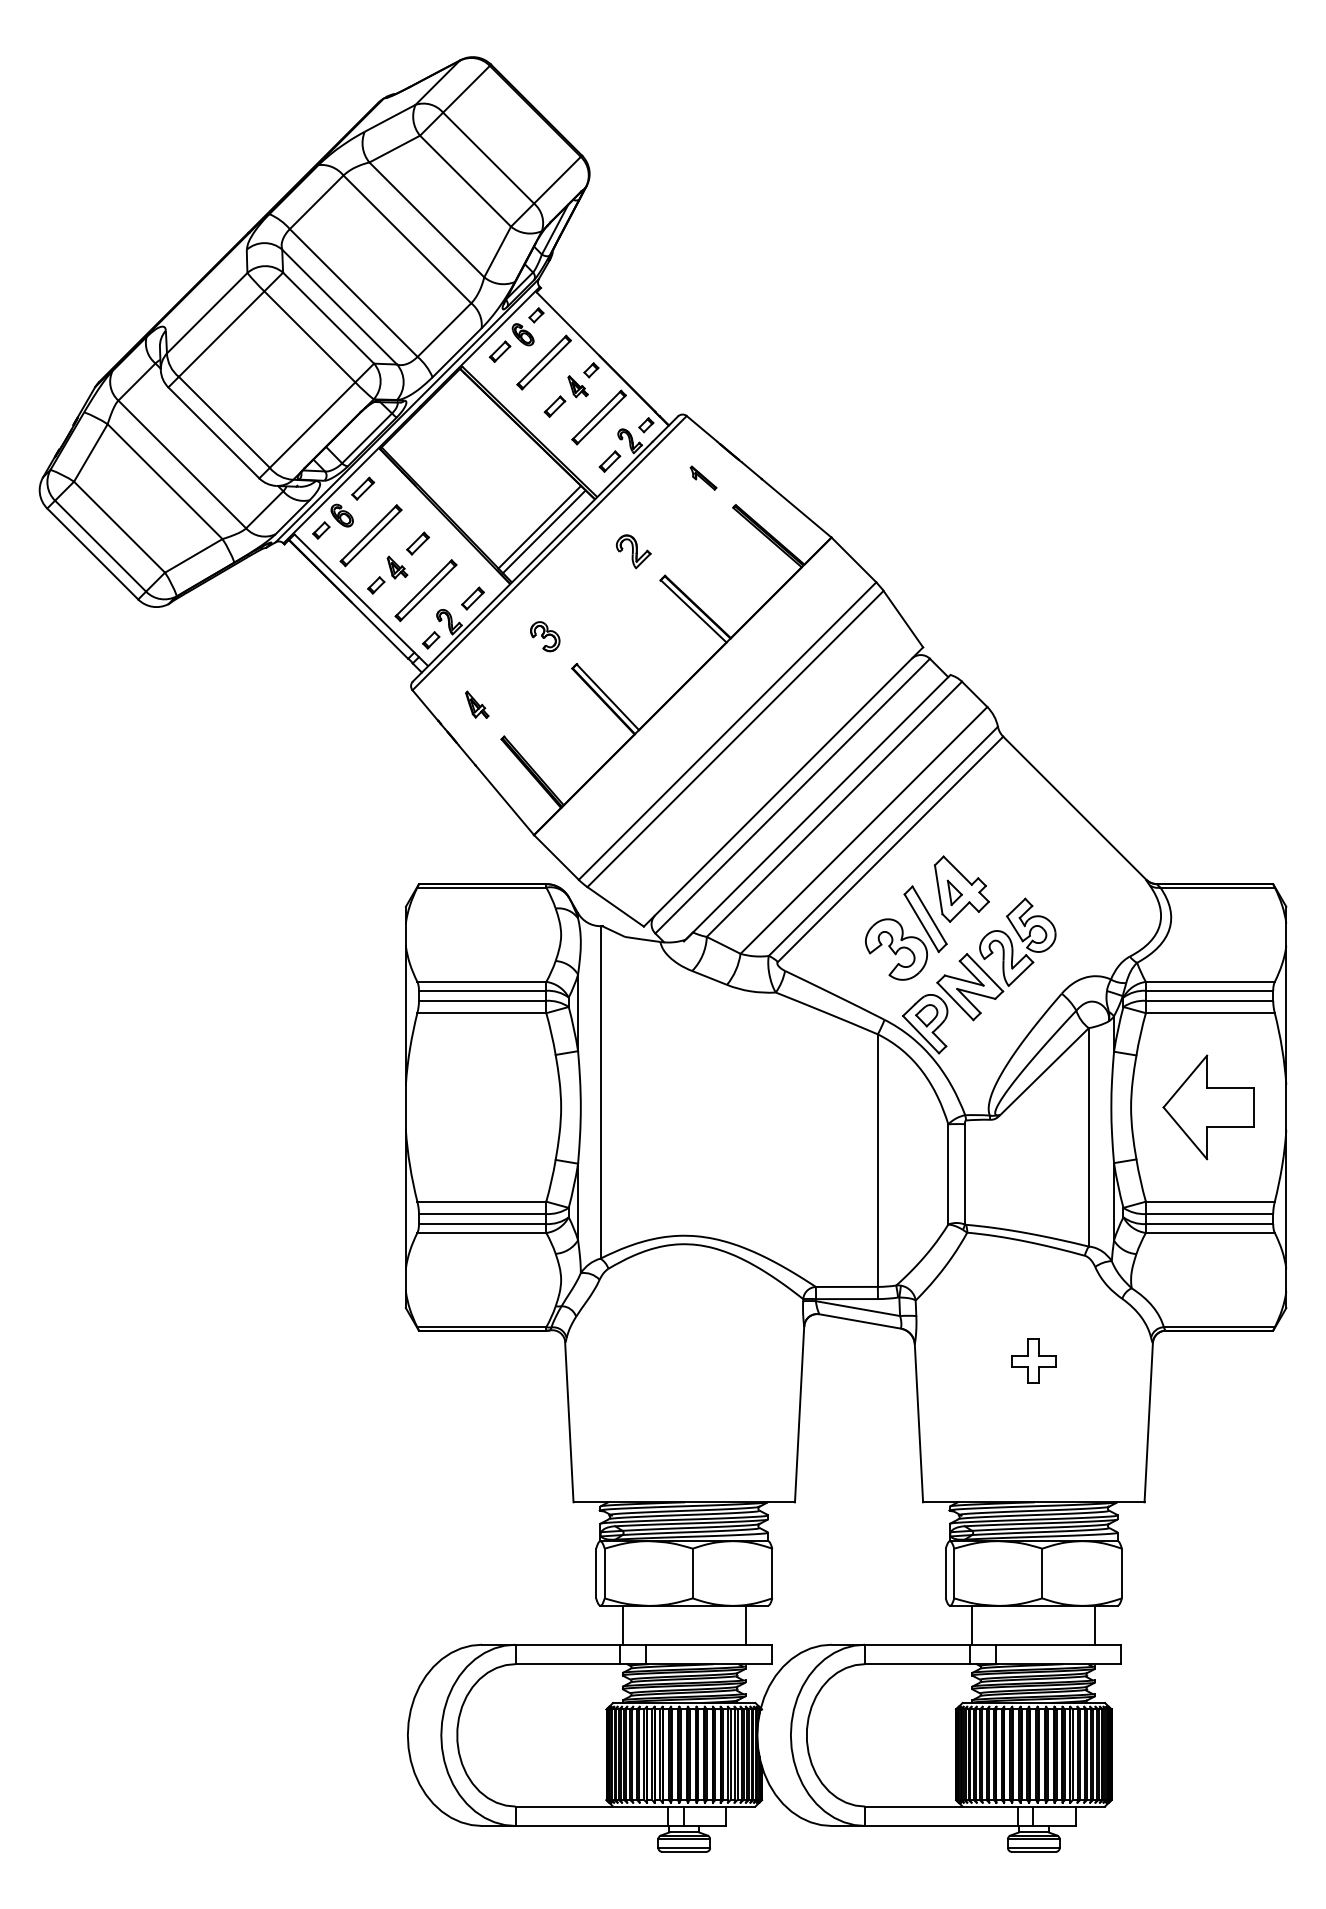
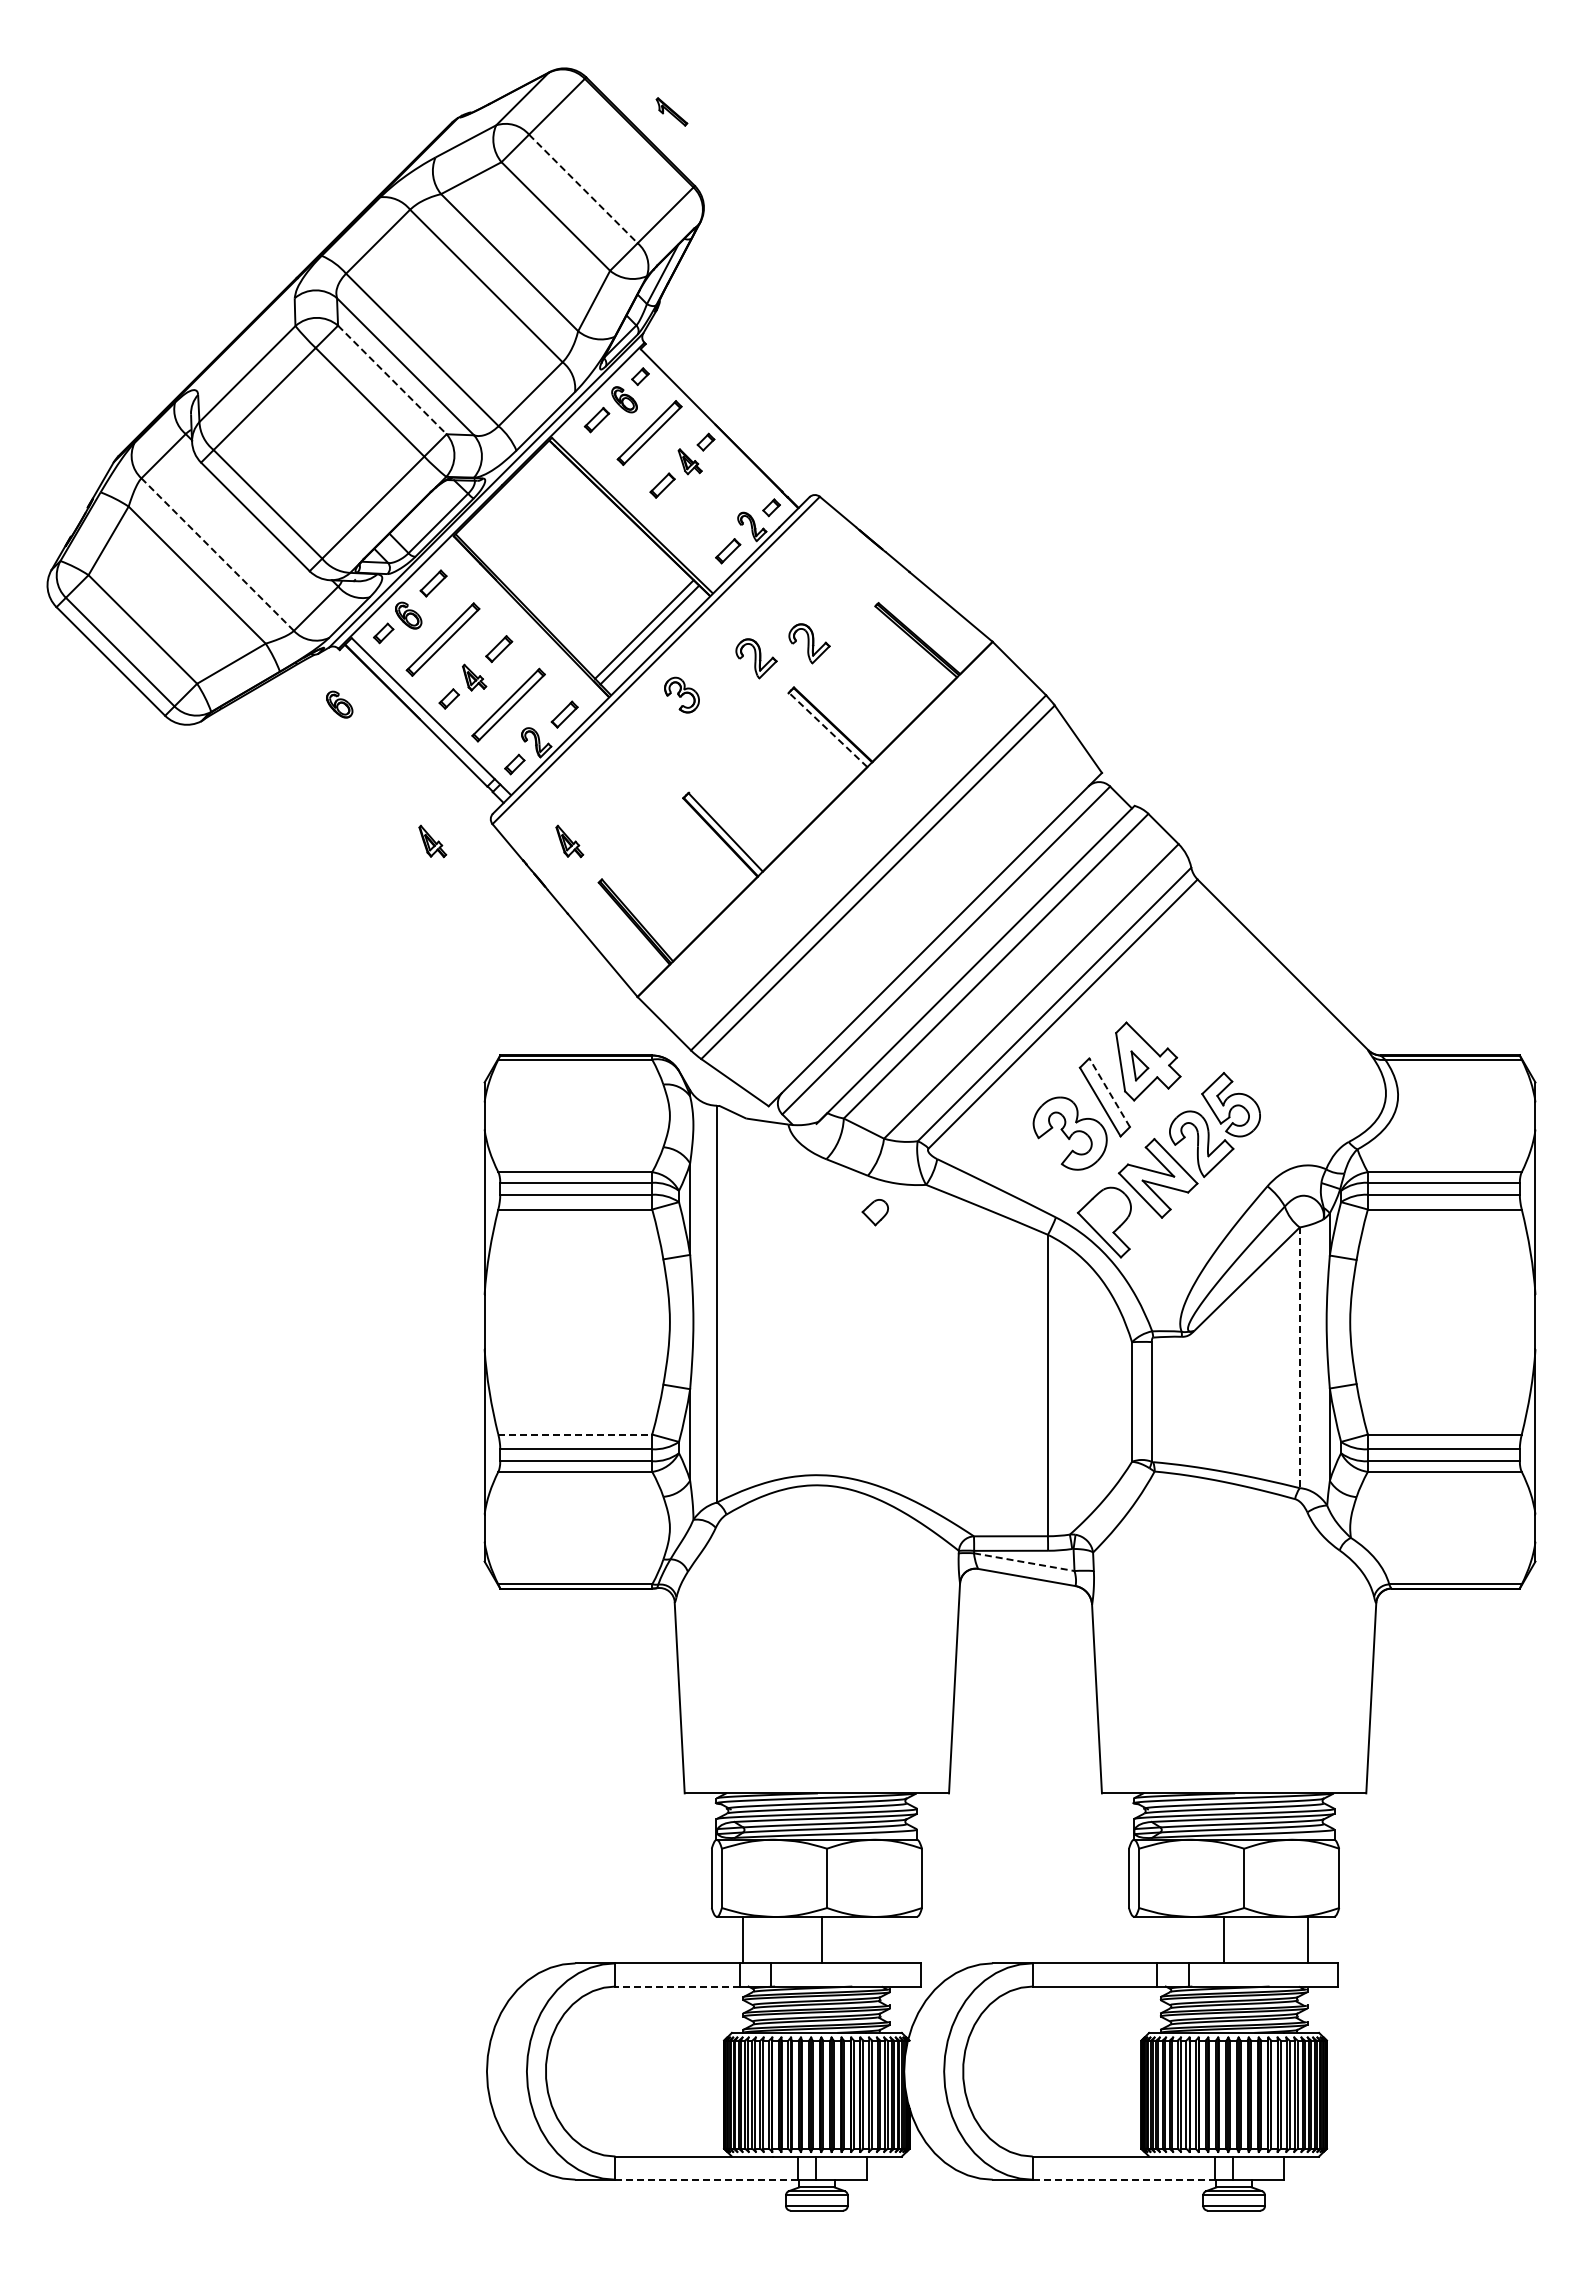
line: (488, 157) -> (583, 188), solid -> dashed
line: (328, 317) -> (392, 379), solid -> dashed
part: (599, 417) -> (715, 498), removed
line: (182, 464) -> (217, 554), solid -> dashed
part: (703, 477) -> (671, 111), moved
part: (678, 538) -> (809, 643), added
part: (284, 590) -> (339, 704), added
line: (693, 611) -> (827, 729), solid -> dashed
part: (544, 636) -> (681, 694), moved
part: (362, 704) -> (432, 841), added
line: (929, 915) -> (1109, 1092), solid -> dashed
part: (926, 1015) -> (874, 1212), moved
part: (1208, 1106) -> (1442, 1321), removed
line: (1088, 1137) -> (1299, 1358), solid -> dashed
line: (482, 1201) -> (575, 1434), solid -> dashed
line: (858, 1308) -> (1024, 1562), solid -> dashed
part: (1033, 1360) -> (1233, 1624), removed
line: (745, 1625) -> (822, 1940), moved
line: (972, 1625) -> (1223, 1940), moved
line: (567, 1664) -> (677, 1986), solid -> dashed
line: (592, 1825) -> (707, 2179), solid -> dashed
line: (941, 1825) -> (1124, 2179), solid -> dashed

